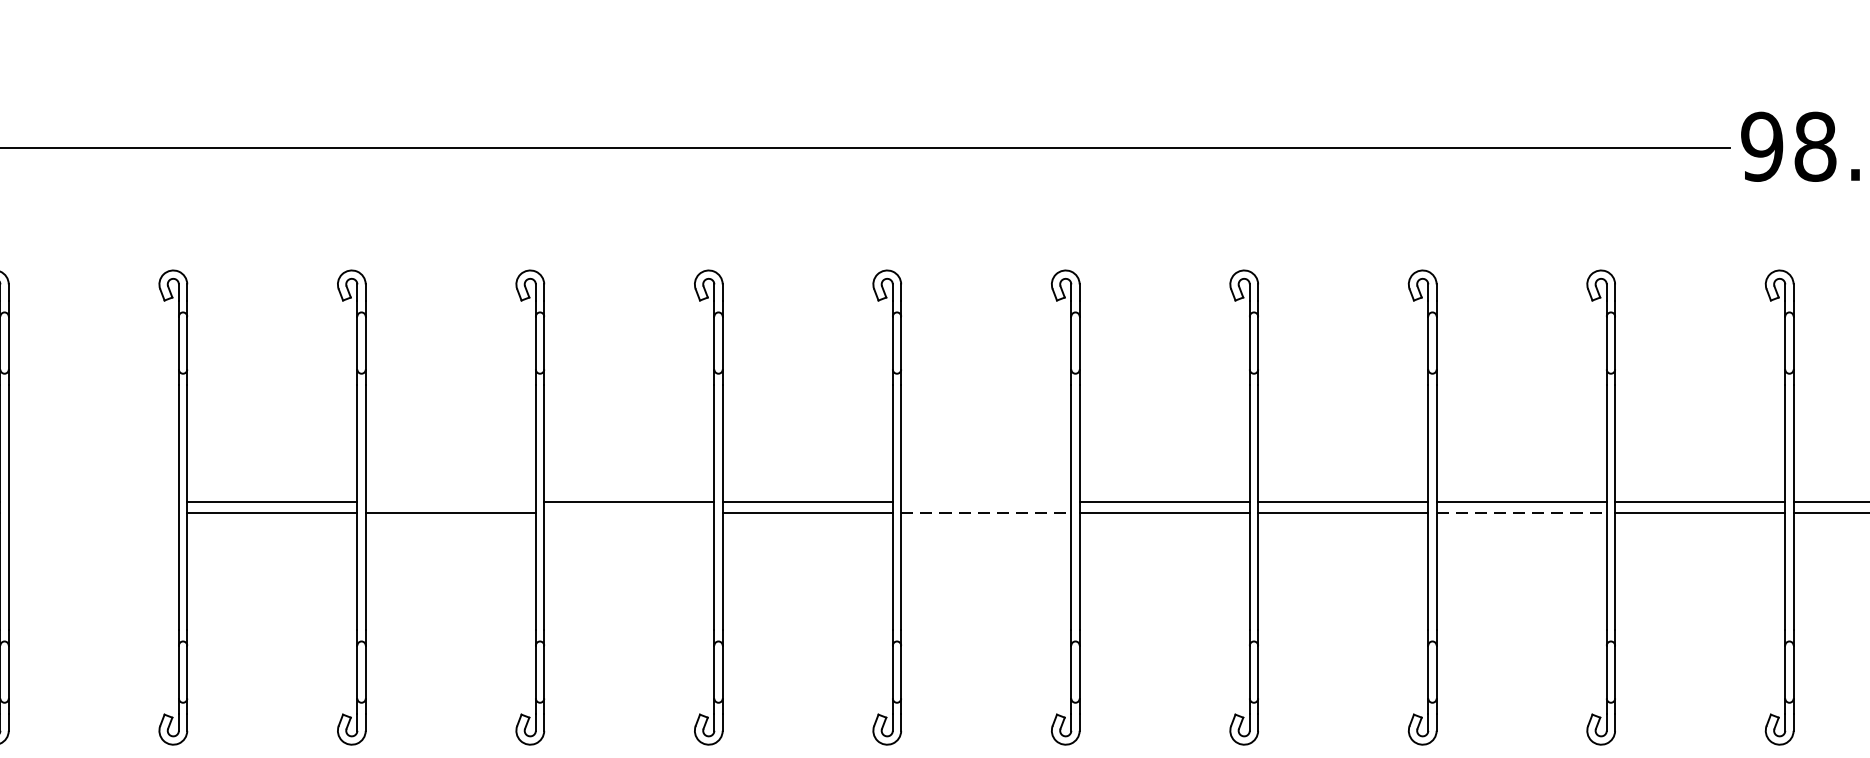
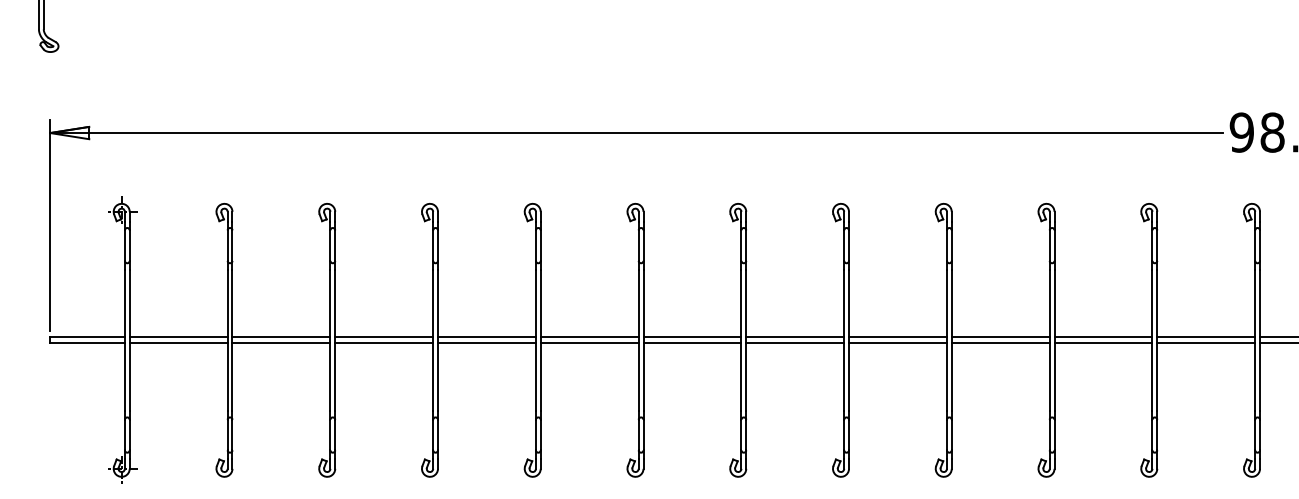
line: (93, 502) -> (281, 337), added
line: (449, 502) -> (486, 337), added
line: (986, 502) -> (795, 337), added
line: (93, 513) -> (281, 343), added
line: (628, 513) -> (589, 343), added
line: (986, 513) -> (795, 343), dashed -> solid
line: (1521, 513) -> (1103, 343), dashed -> solid

